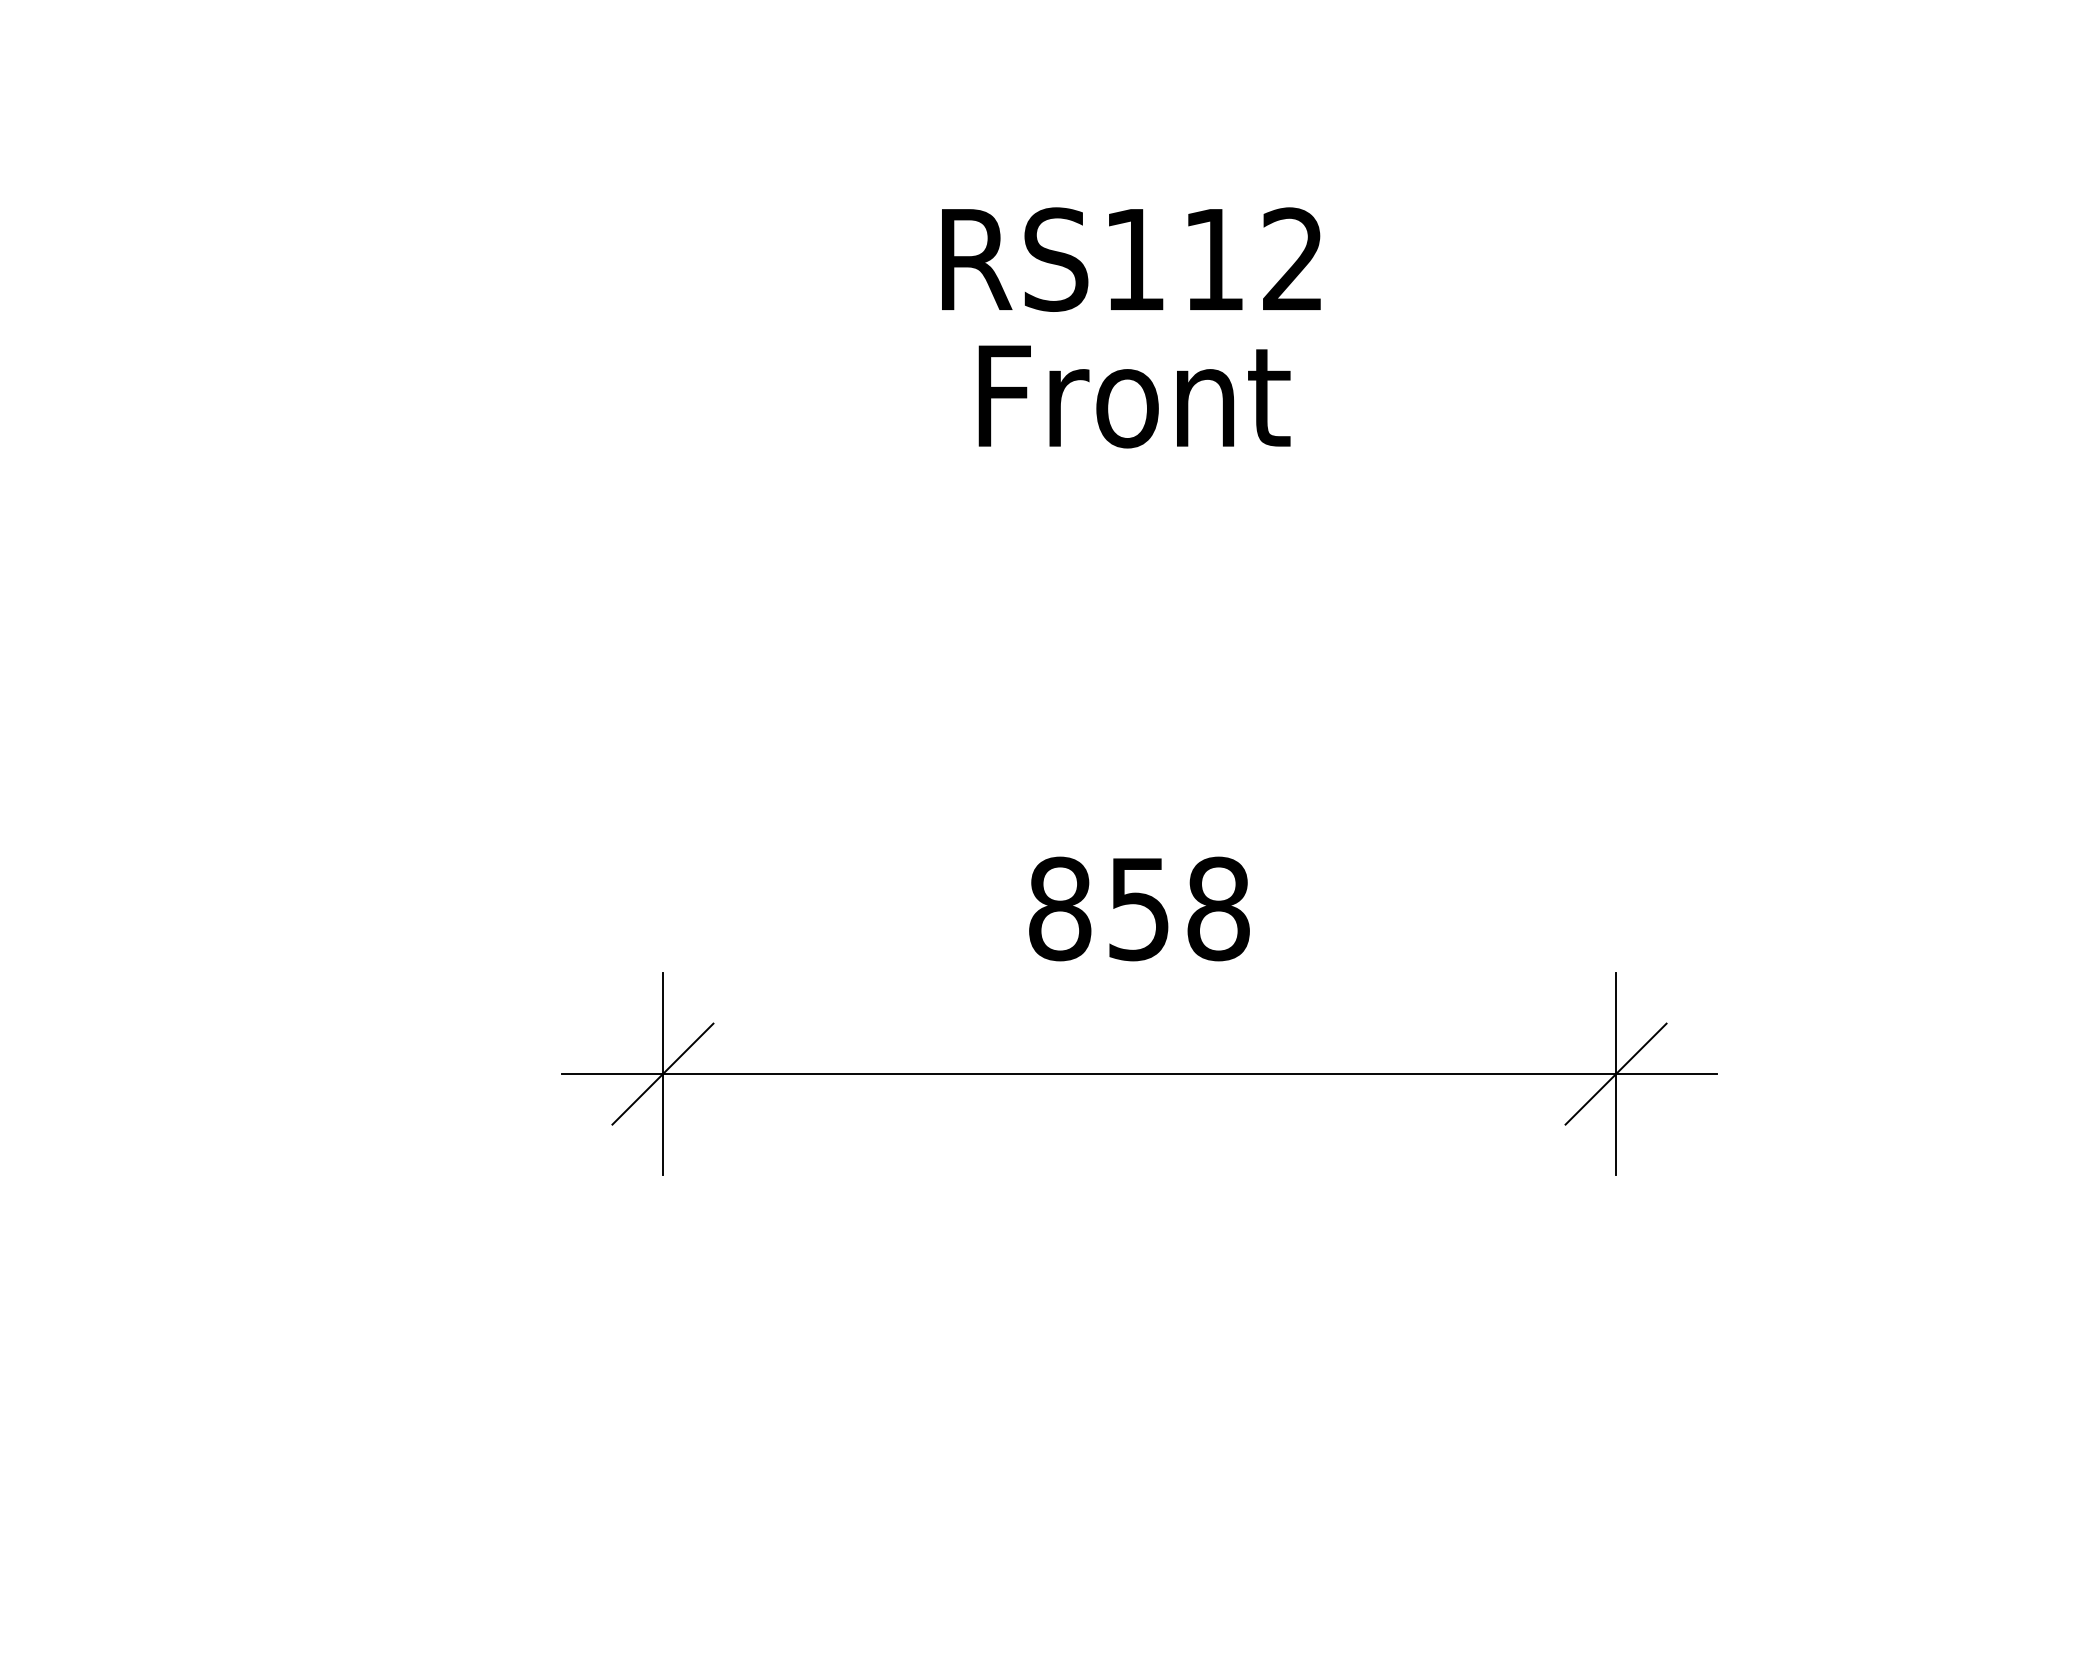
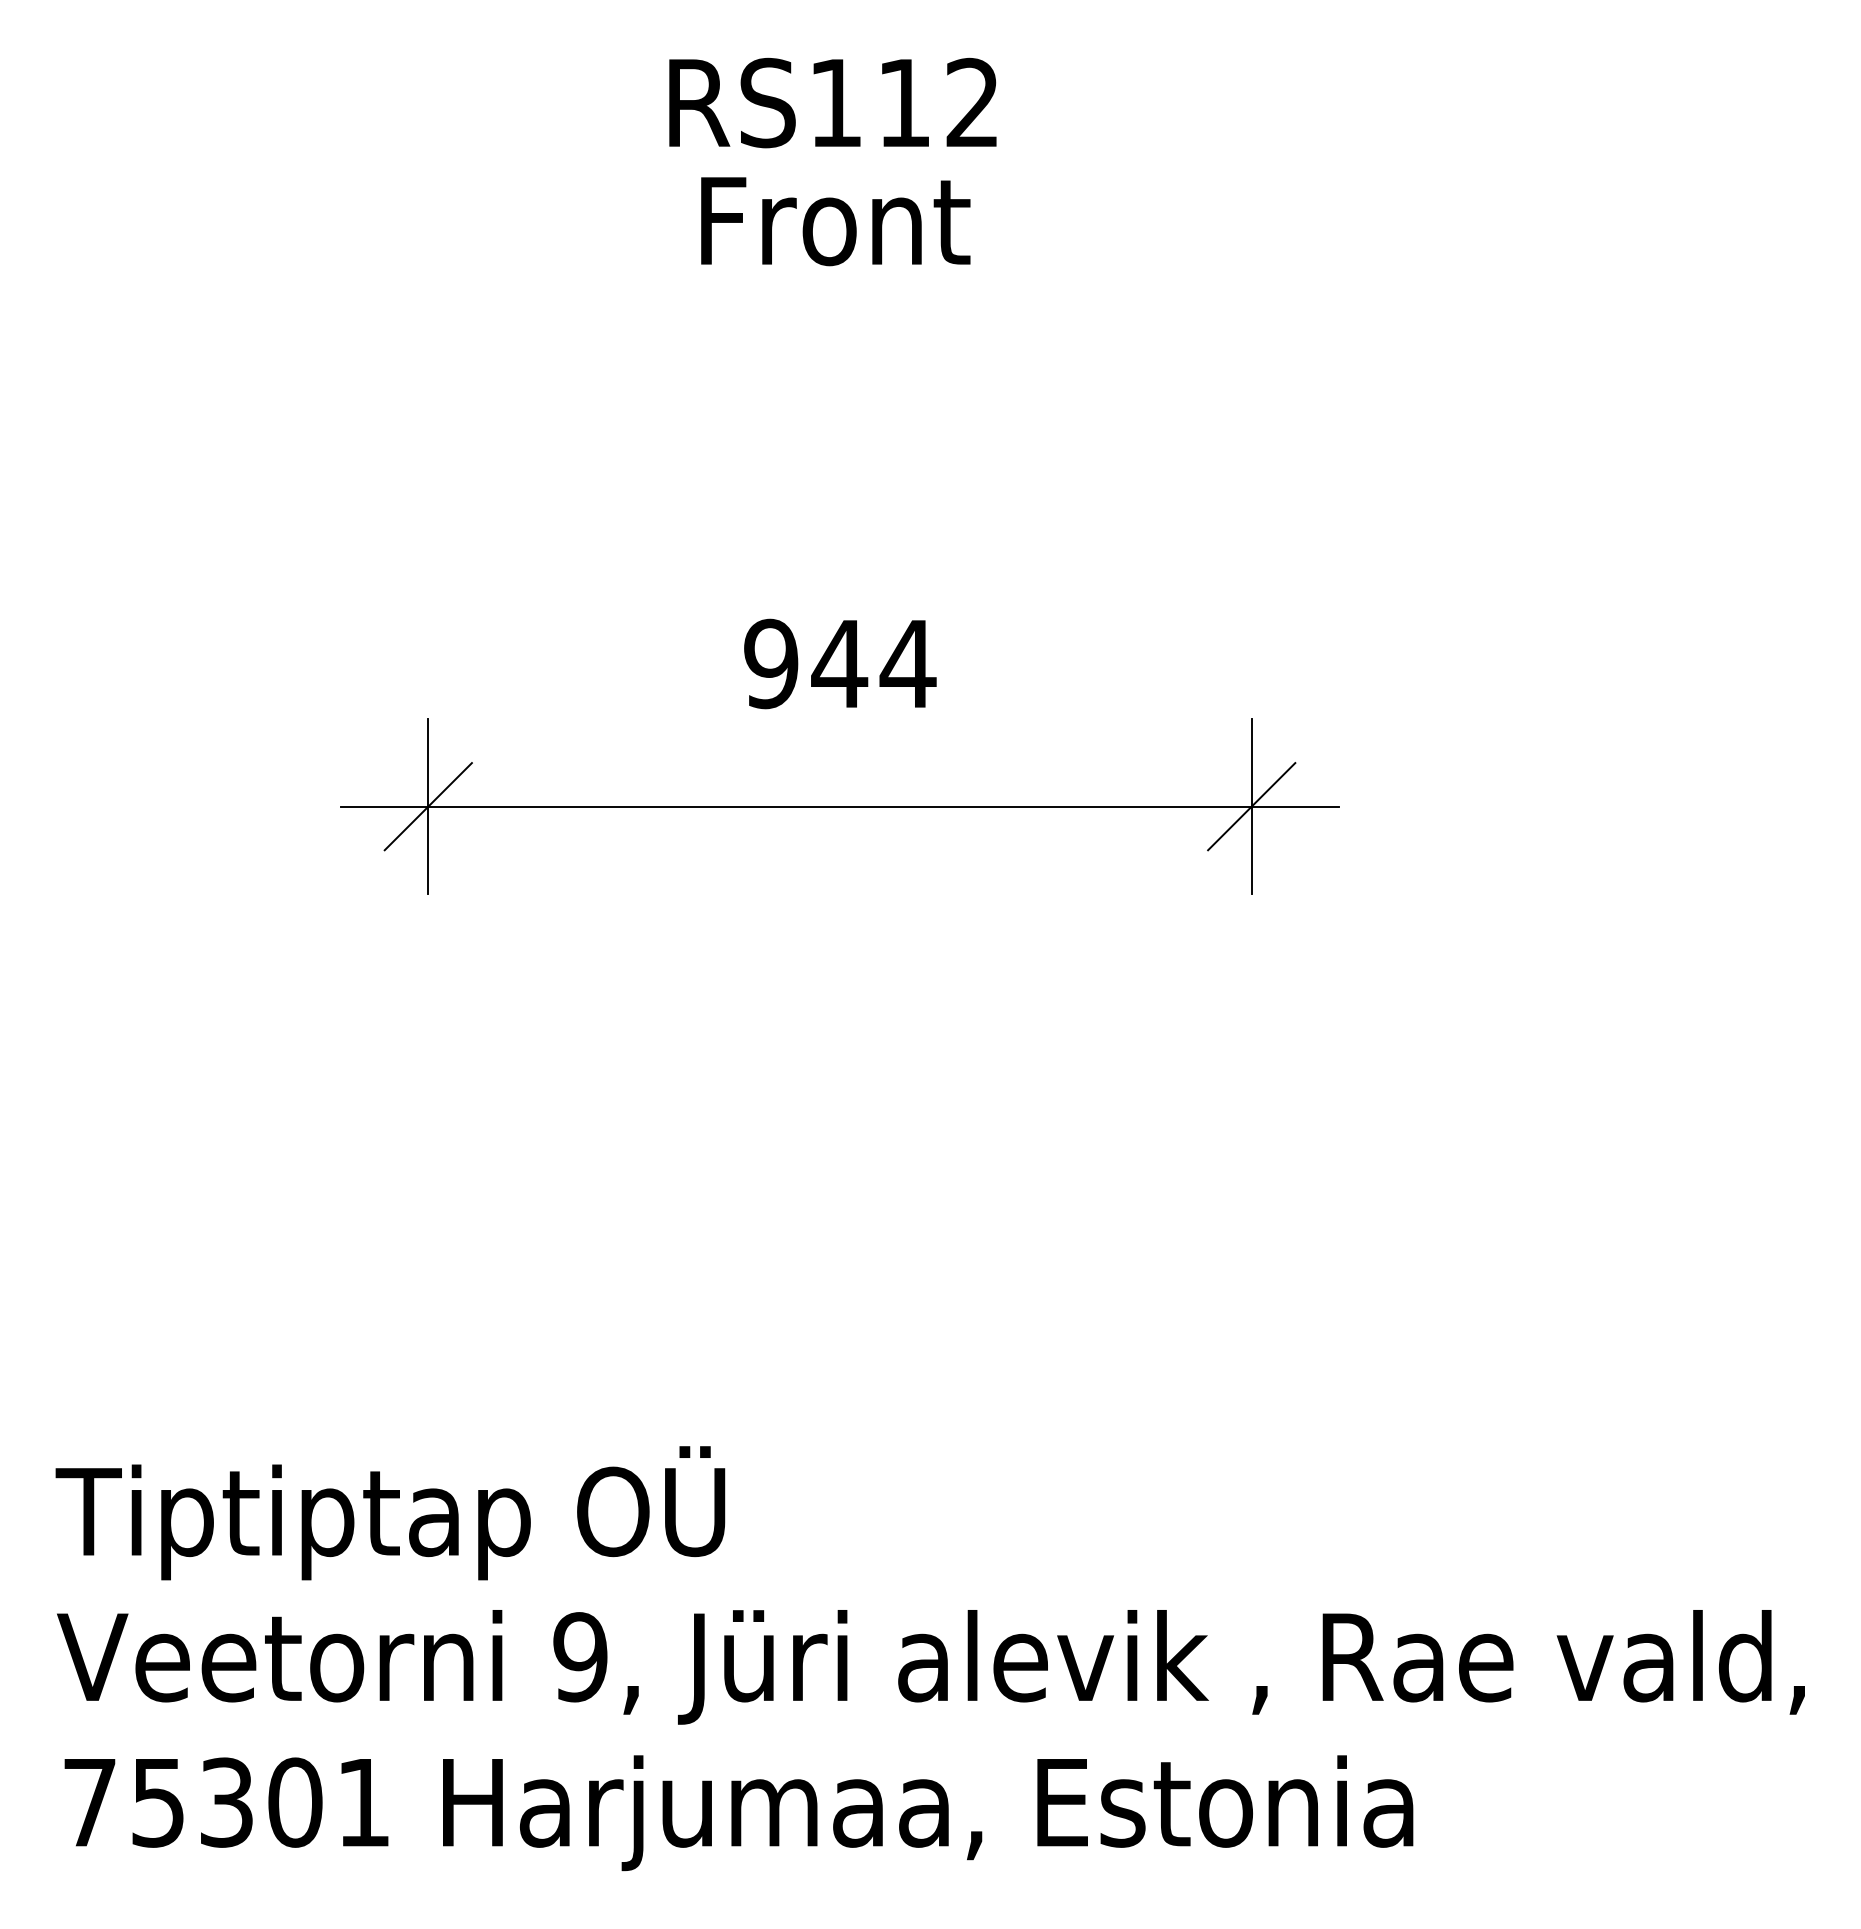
text: (1140, 908) -> (840, 663), 858 -> 944

